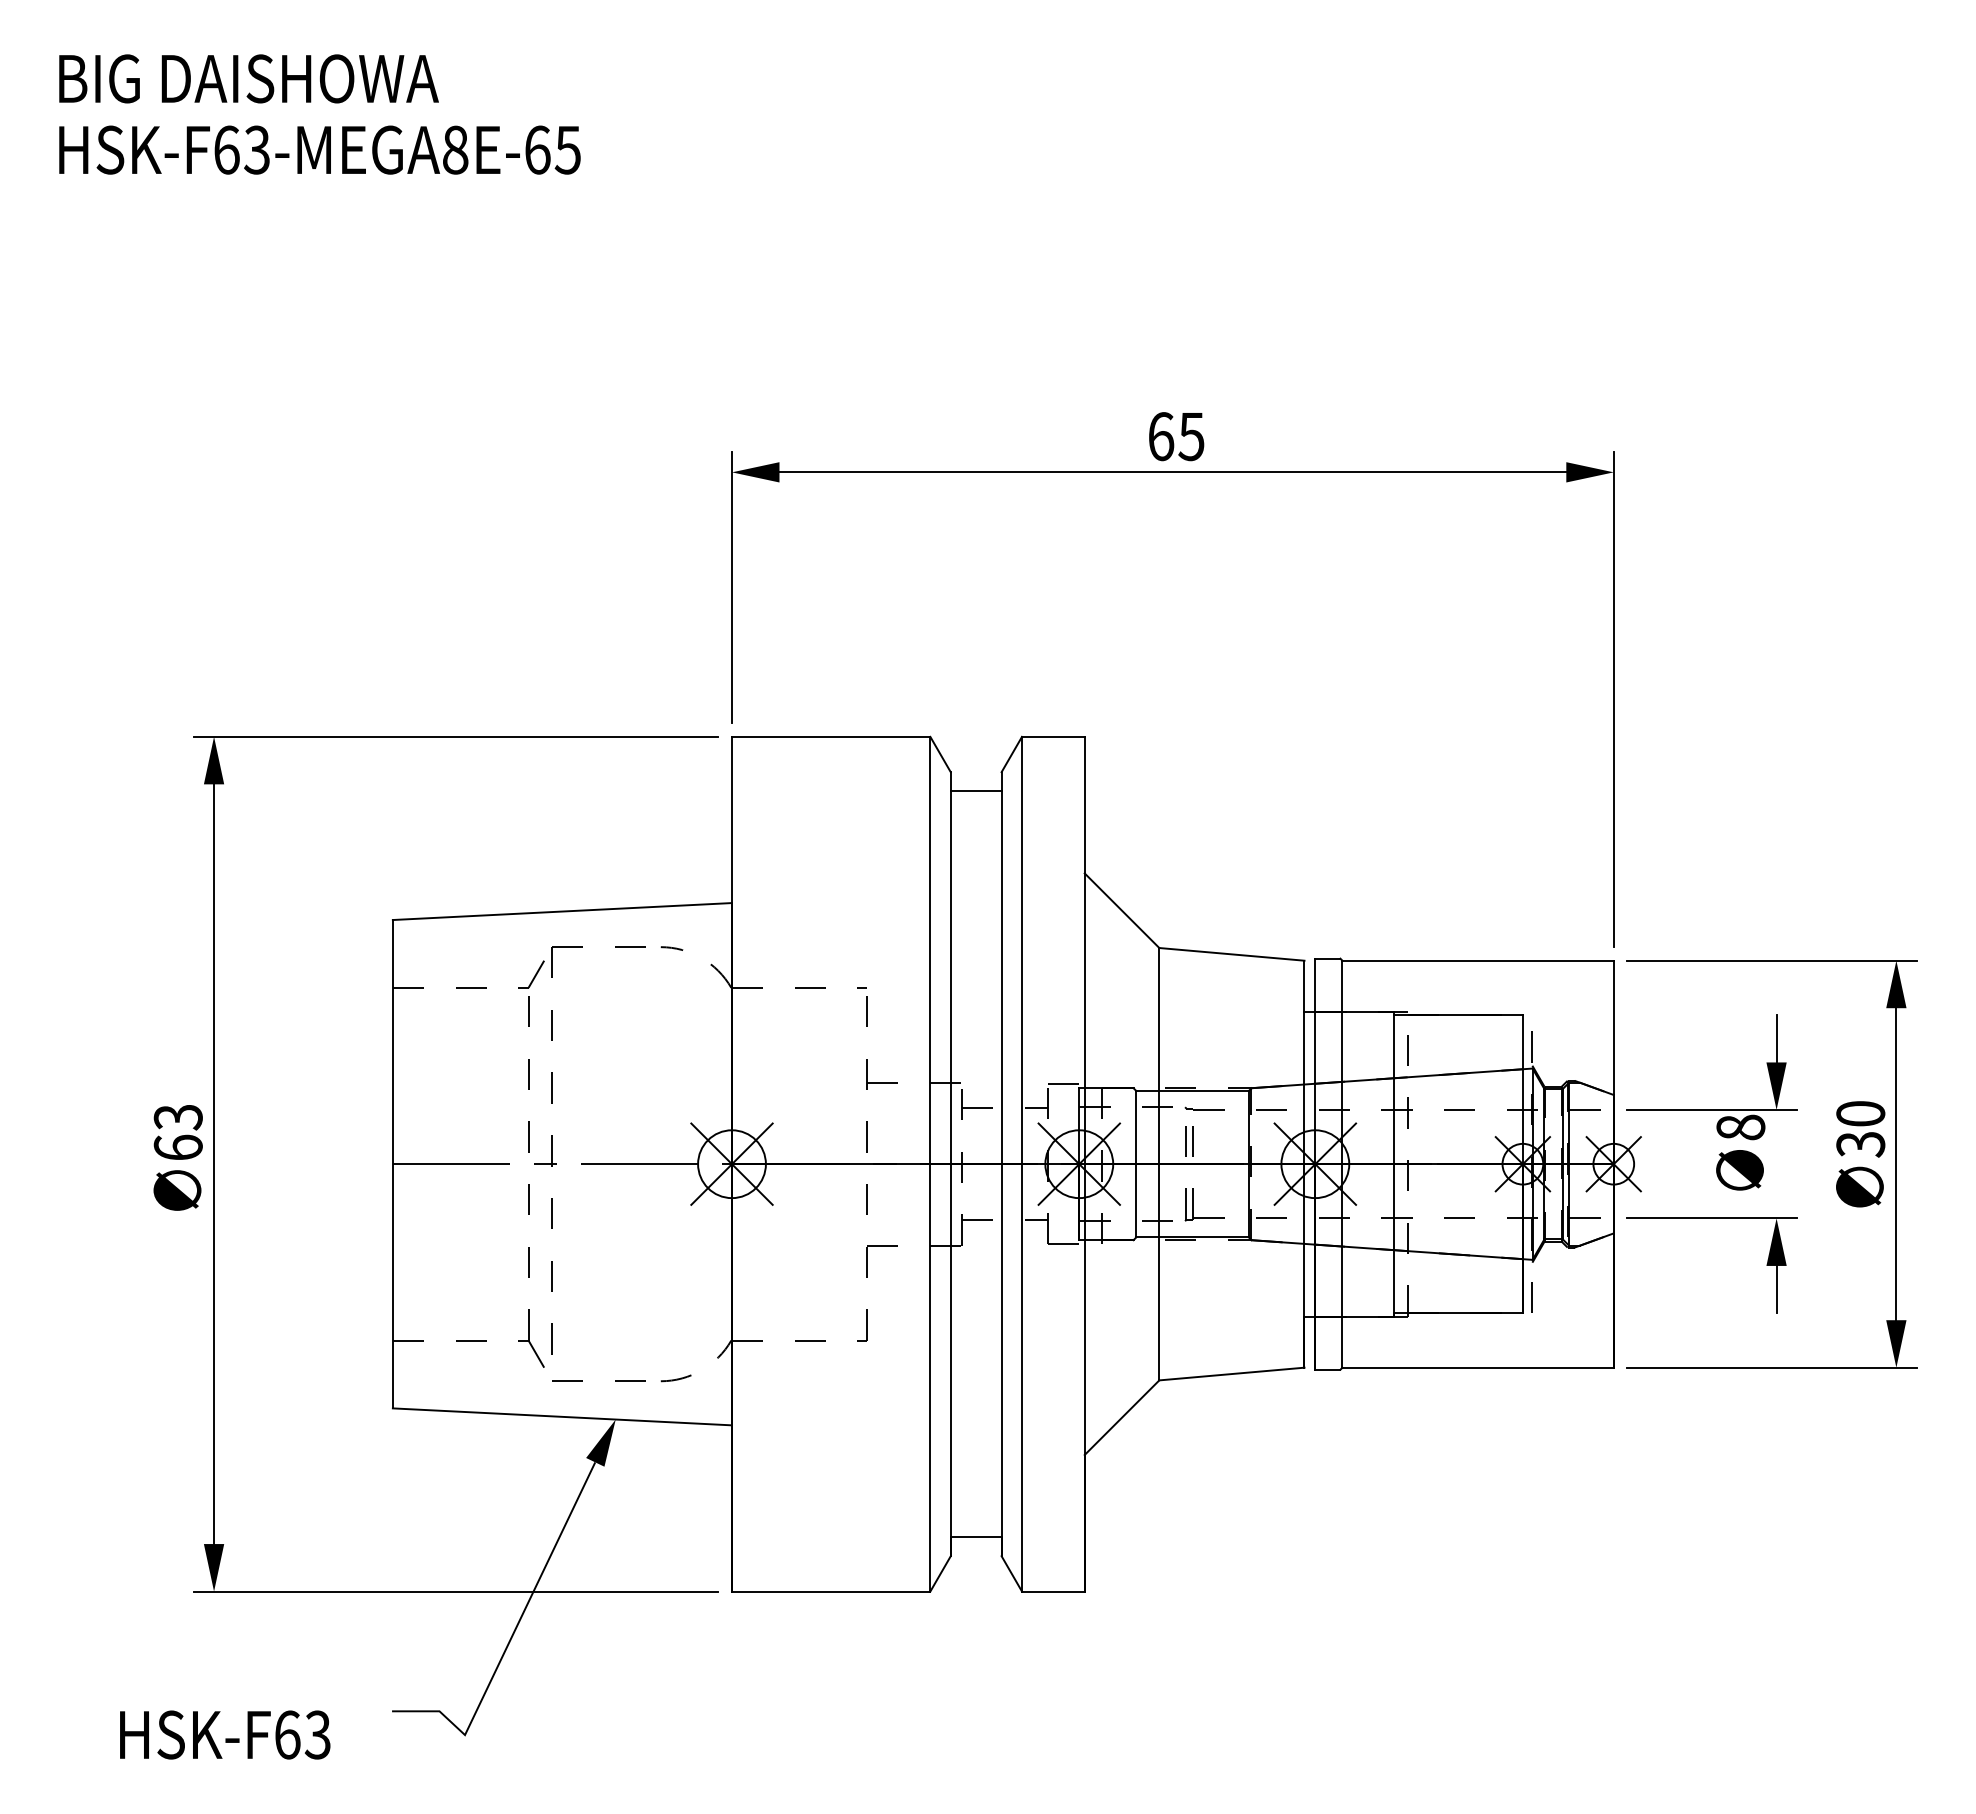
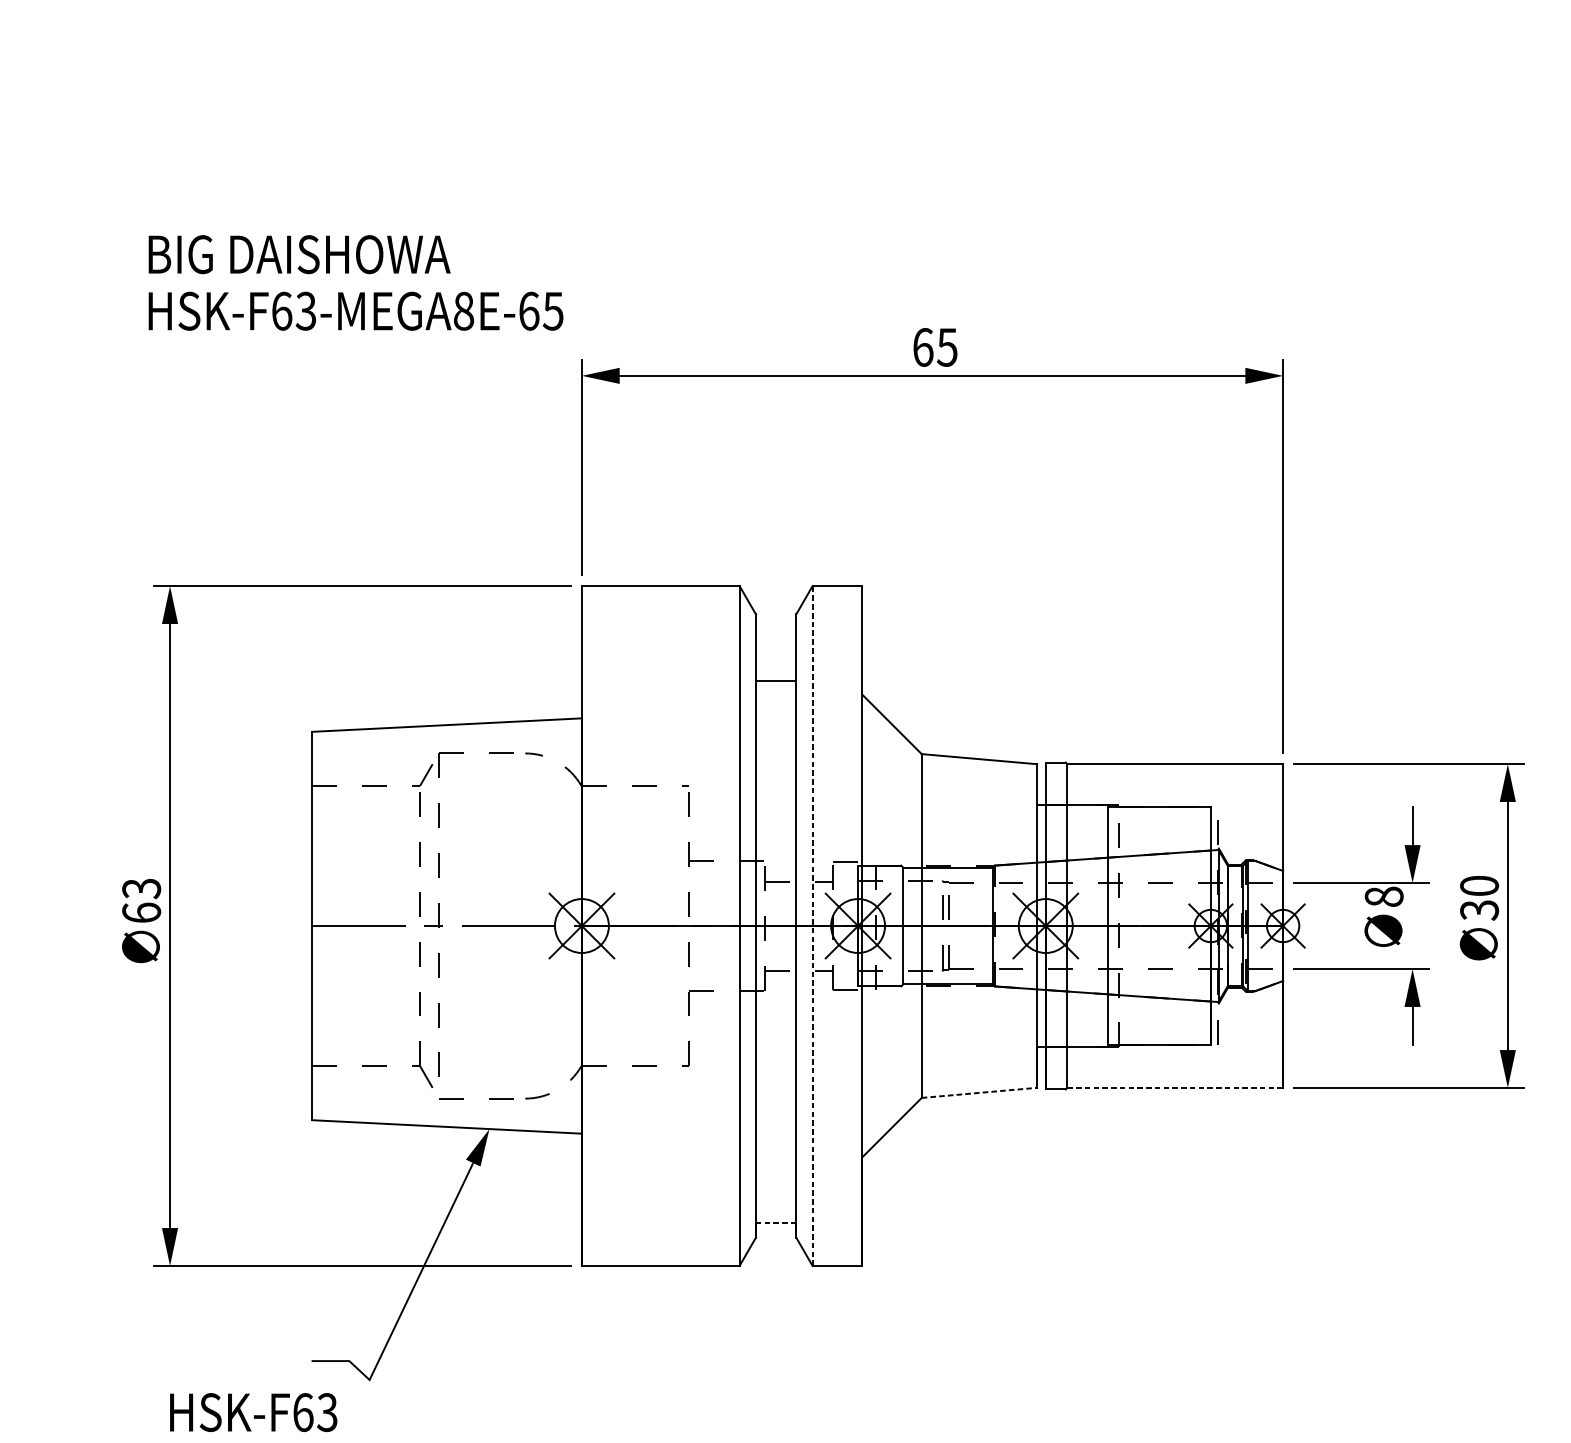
text: (319, 114) -> (355, 282), moved
line: (975, 791) -> (775, 681), moved
line: (1022, 1163) -> (812, 925), solid -> dashed
line: (1478, 1367) -> (1175, 1087), solid -> dashed
line: (1231, 1374) -> (979, 1093), solid -> dashed
line: (976, 1537) -> (776, 1222), solid -> dashed
text: (225, 1734) -> (253, 1412), moved

